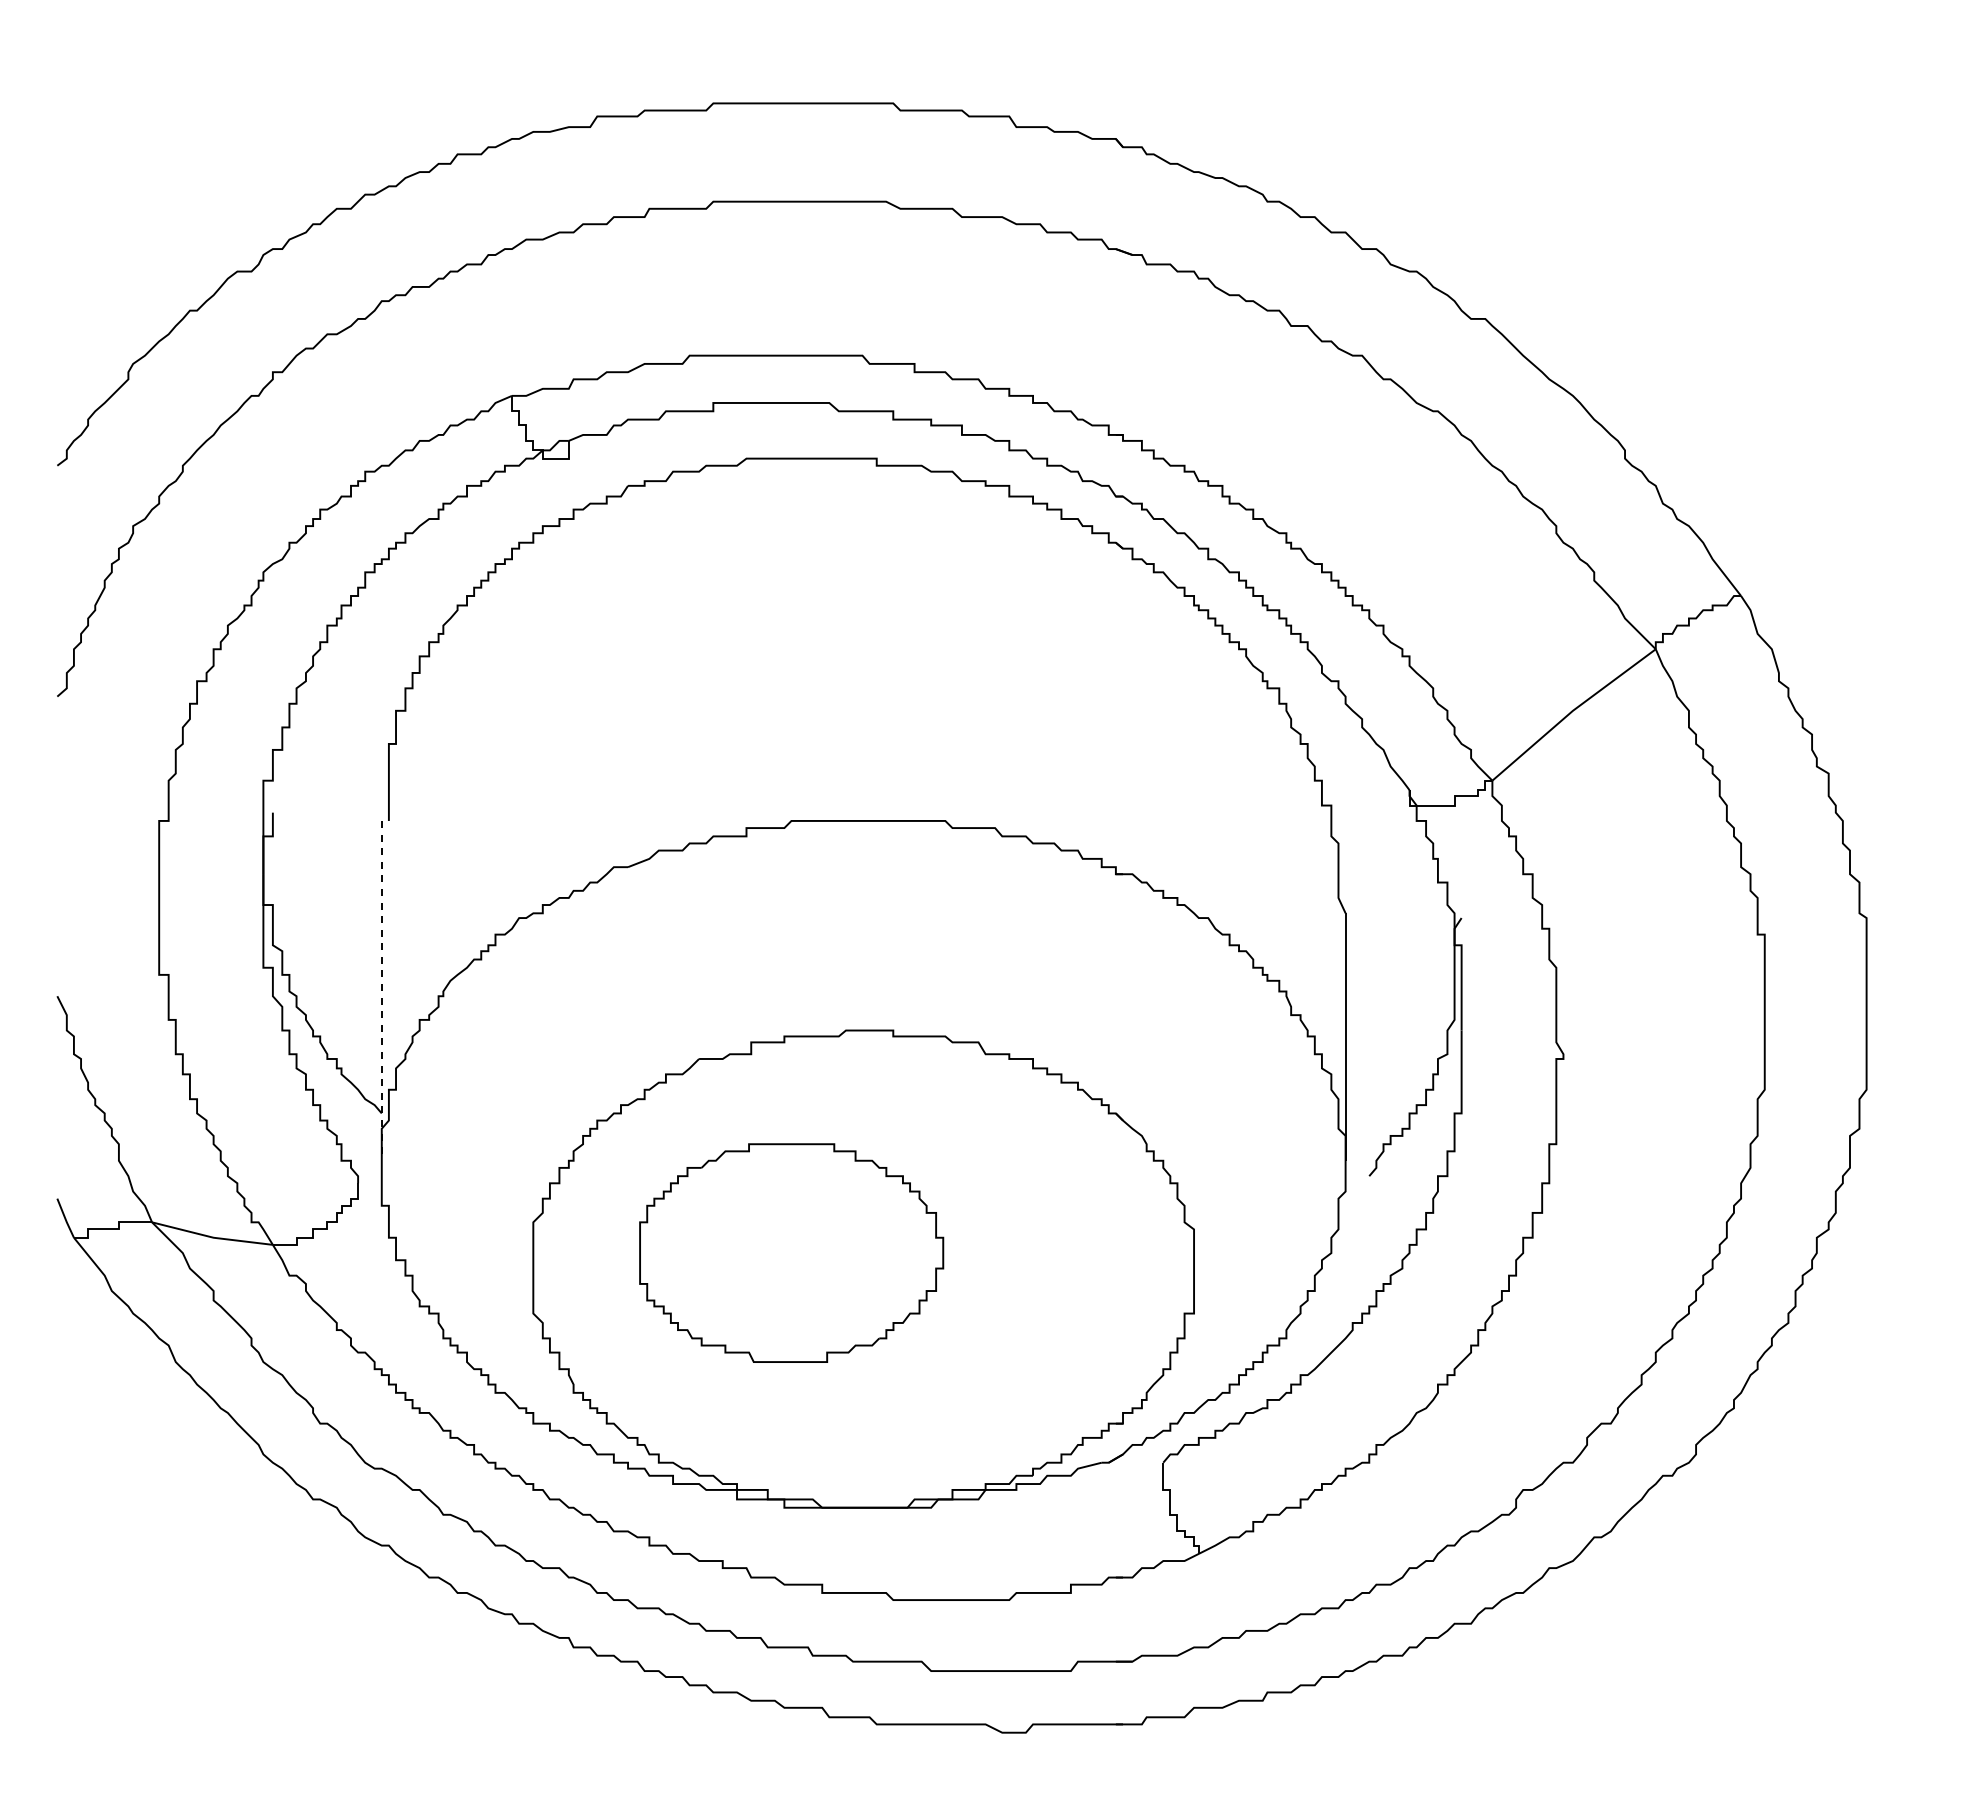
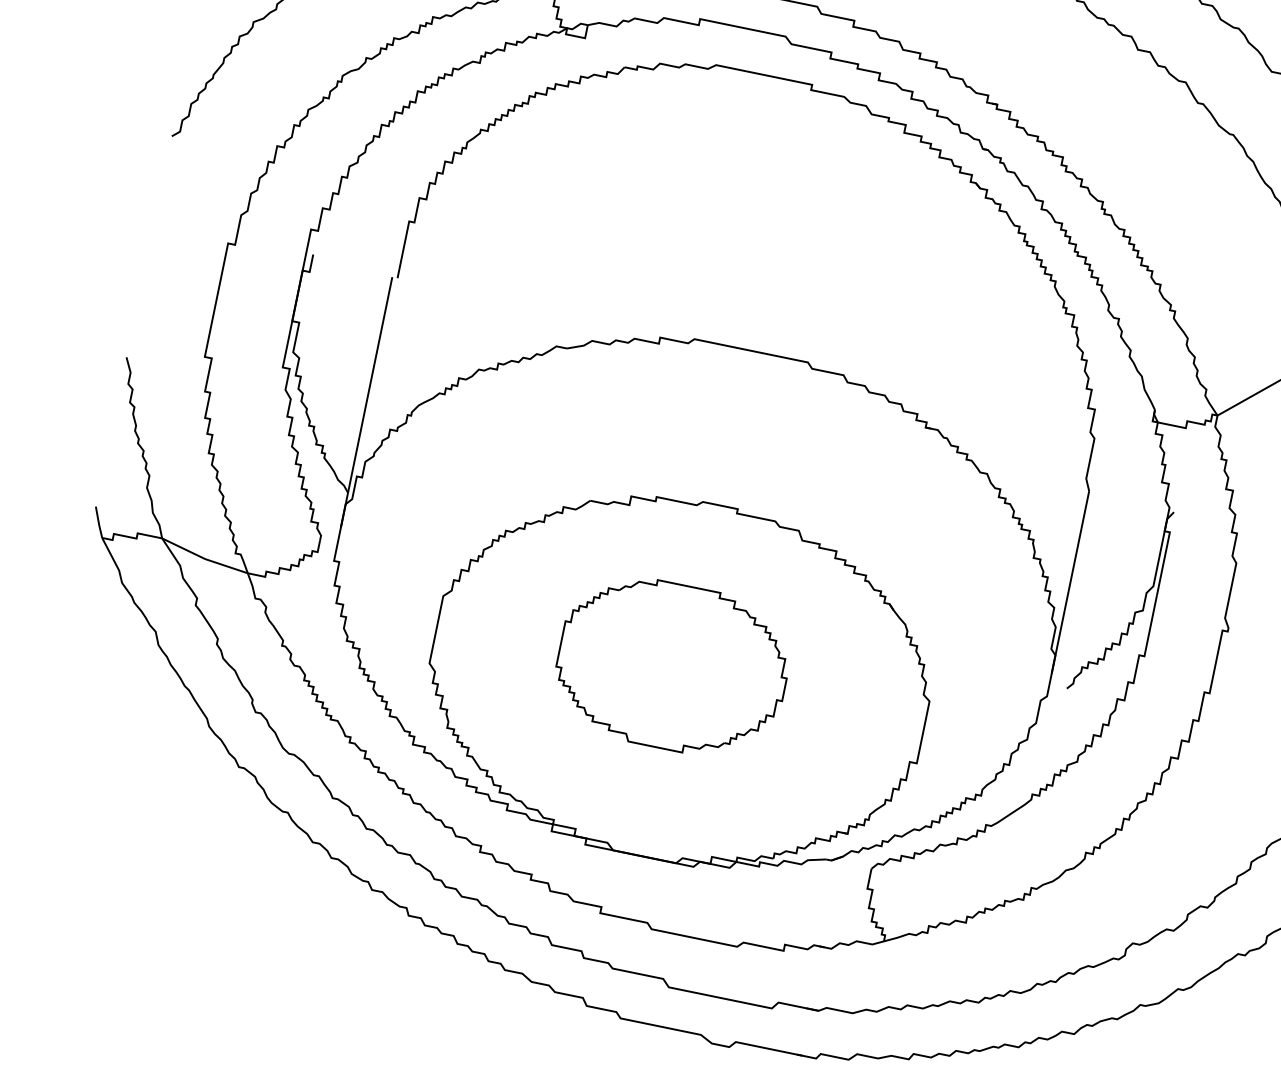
line: (381, 990) -> (366, 402), dashed -> solid
part: (791, 1252) -> (672, 666), moved

